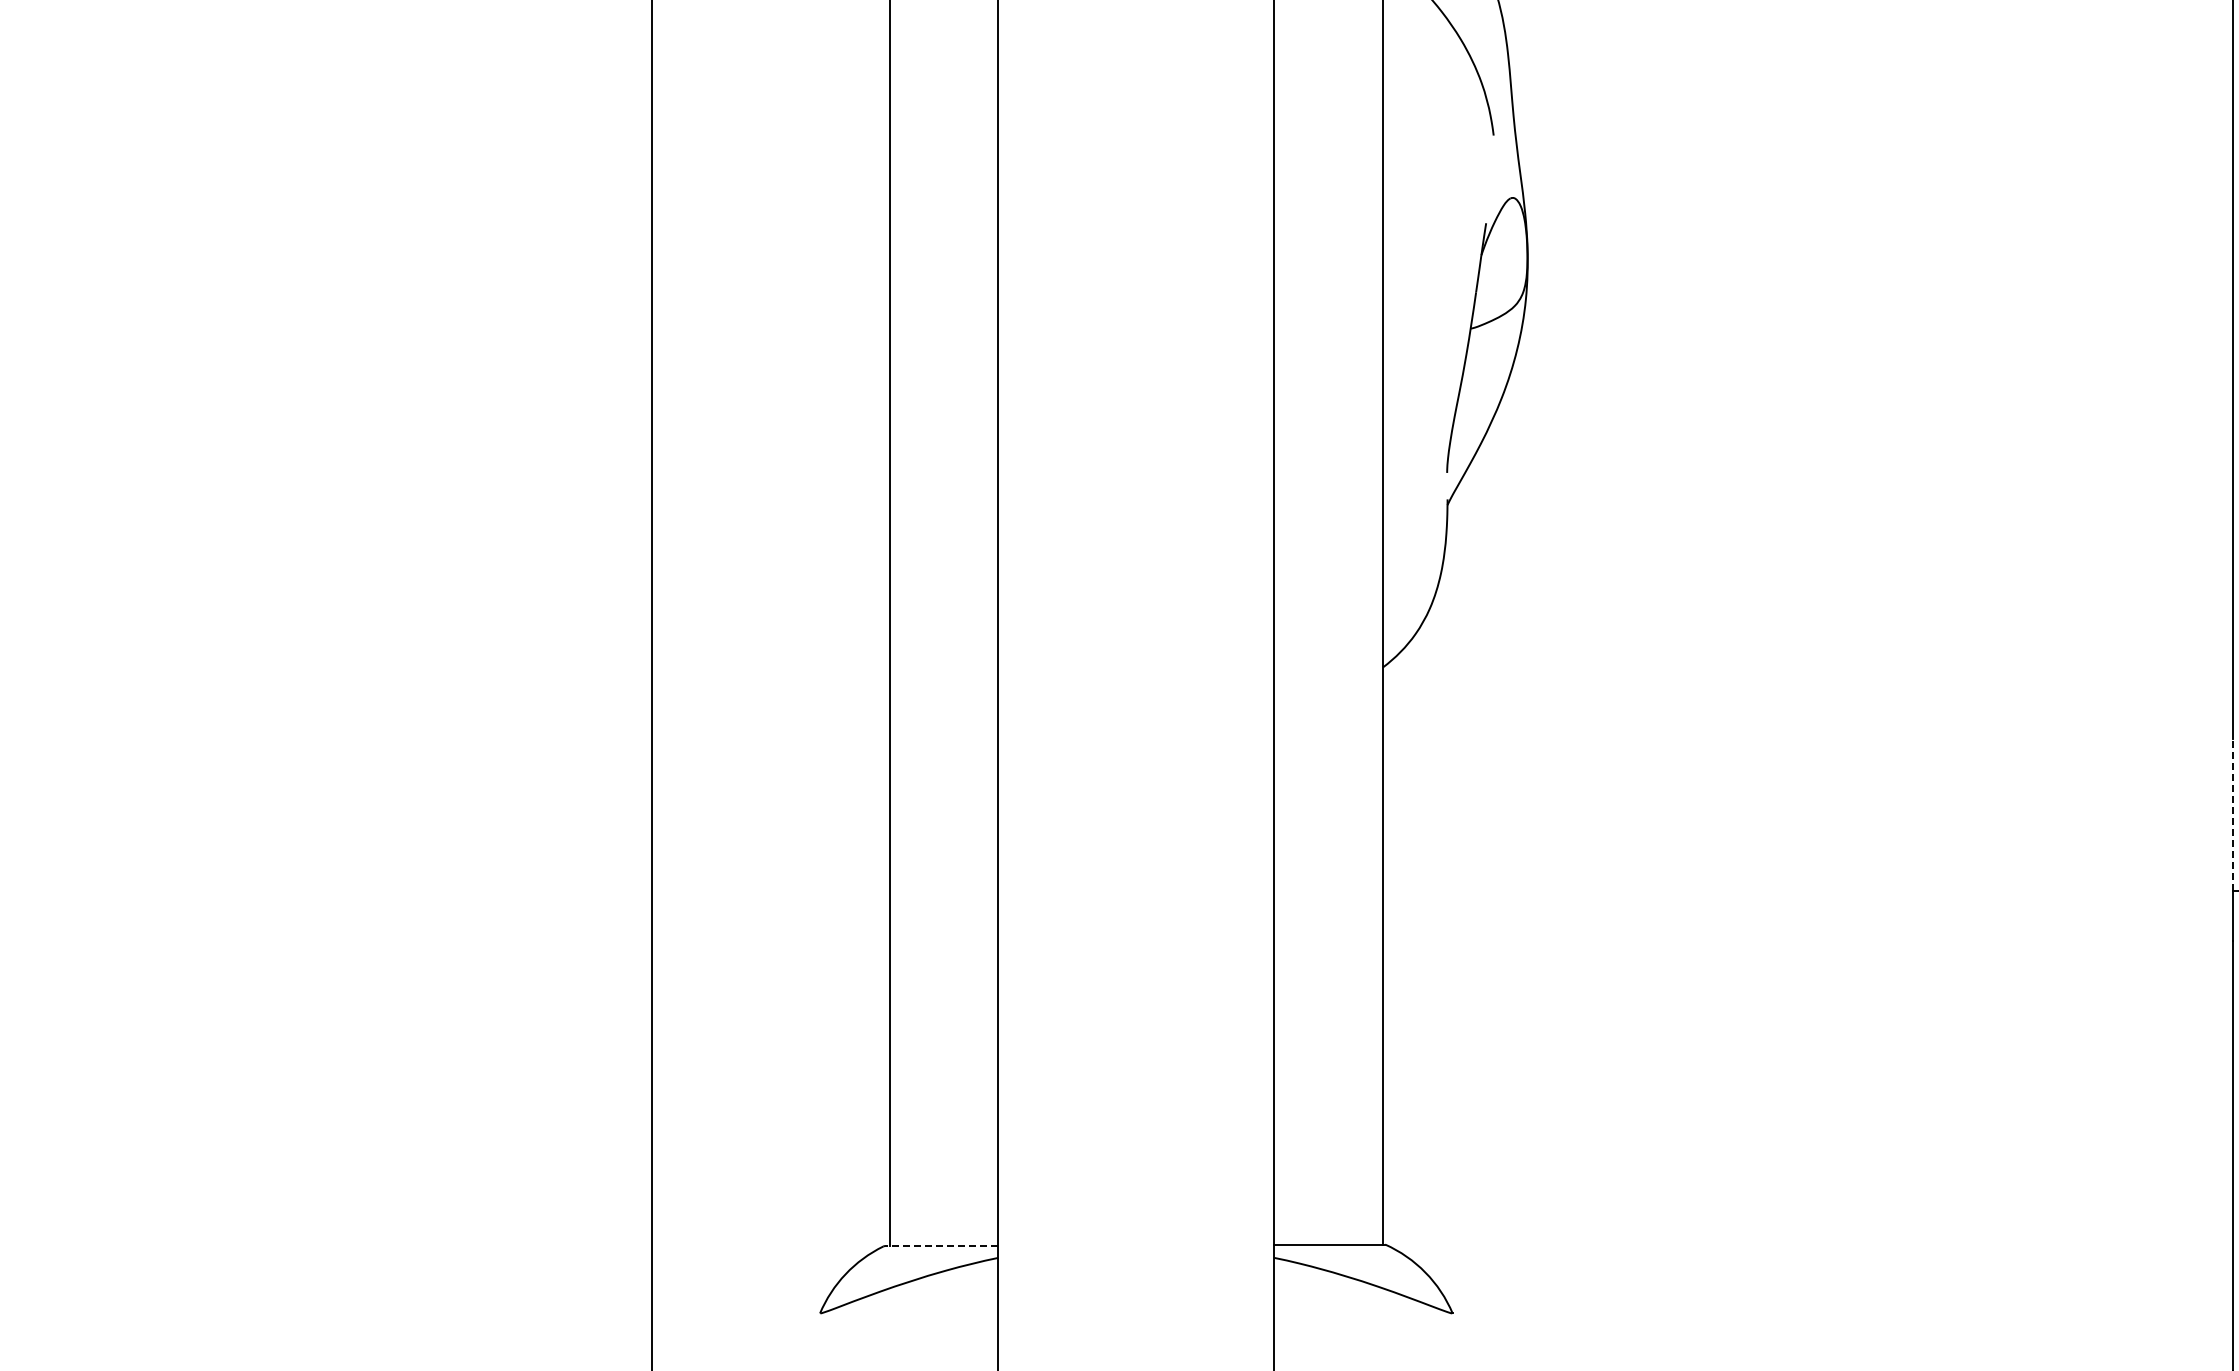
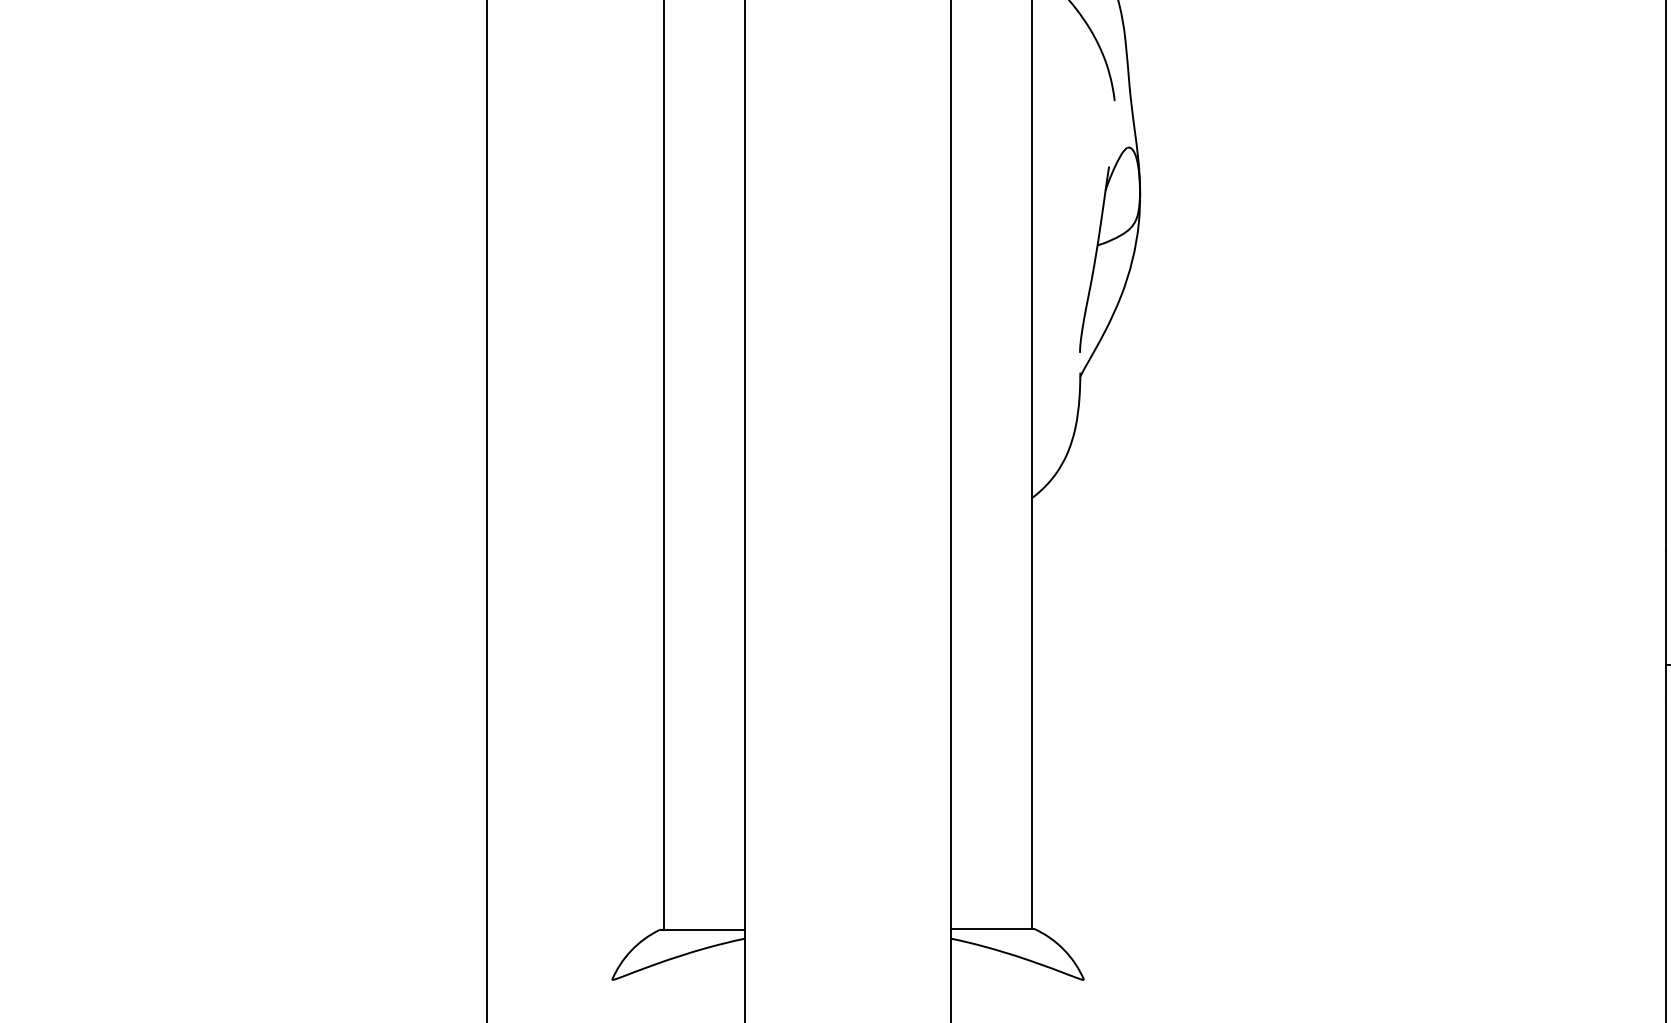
line: (2232, 814) -> (1666, 607), dashed -> solid
line: (941, 1246) -> (702, 930), dashed -> solid

